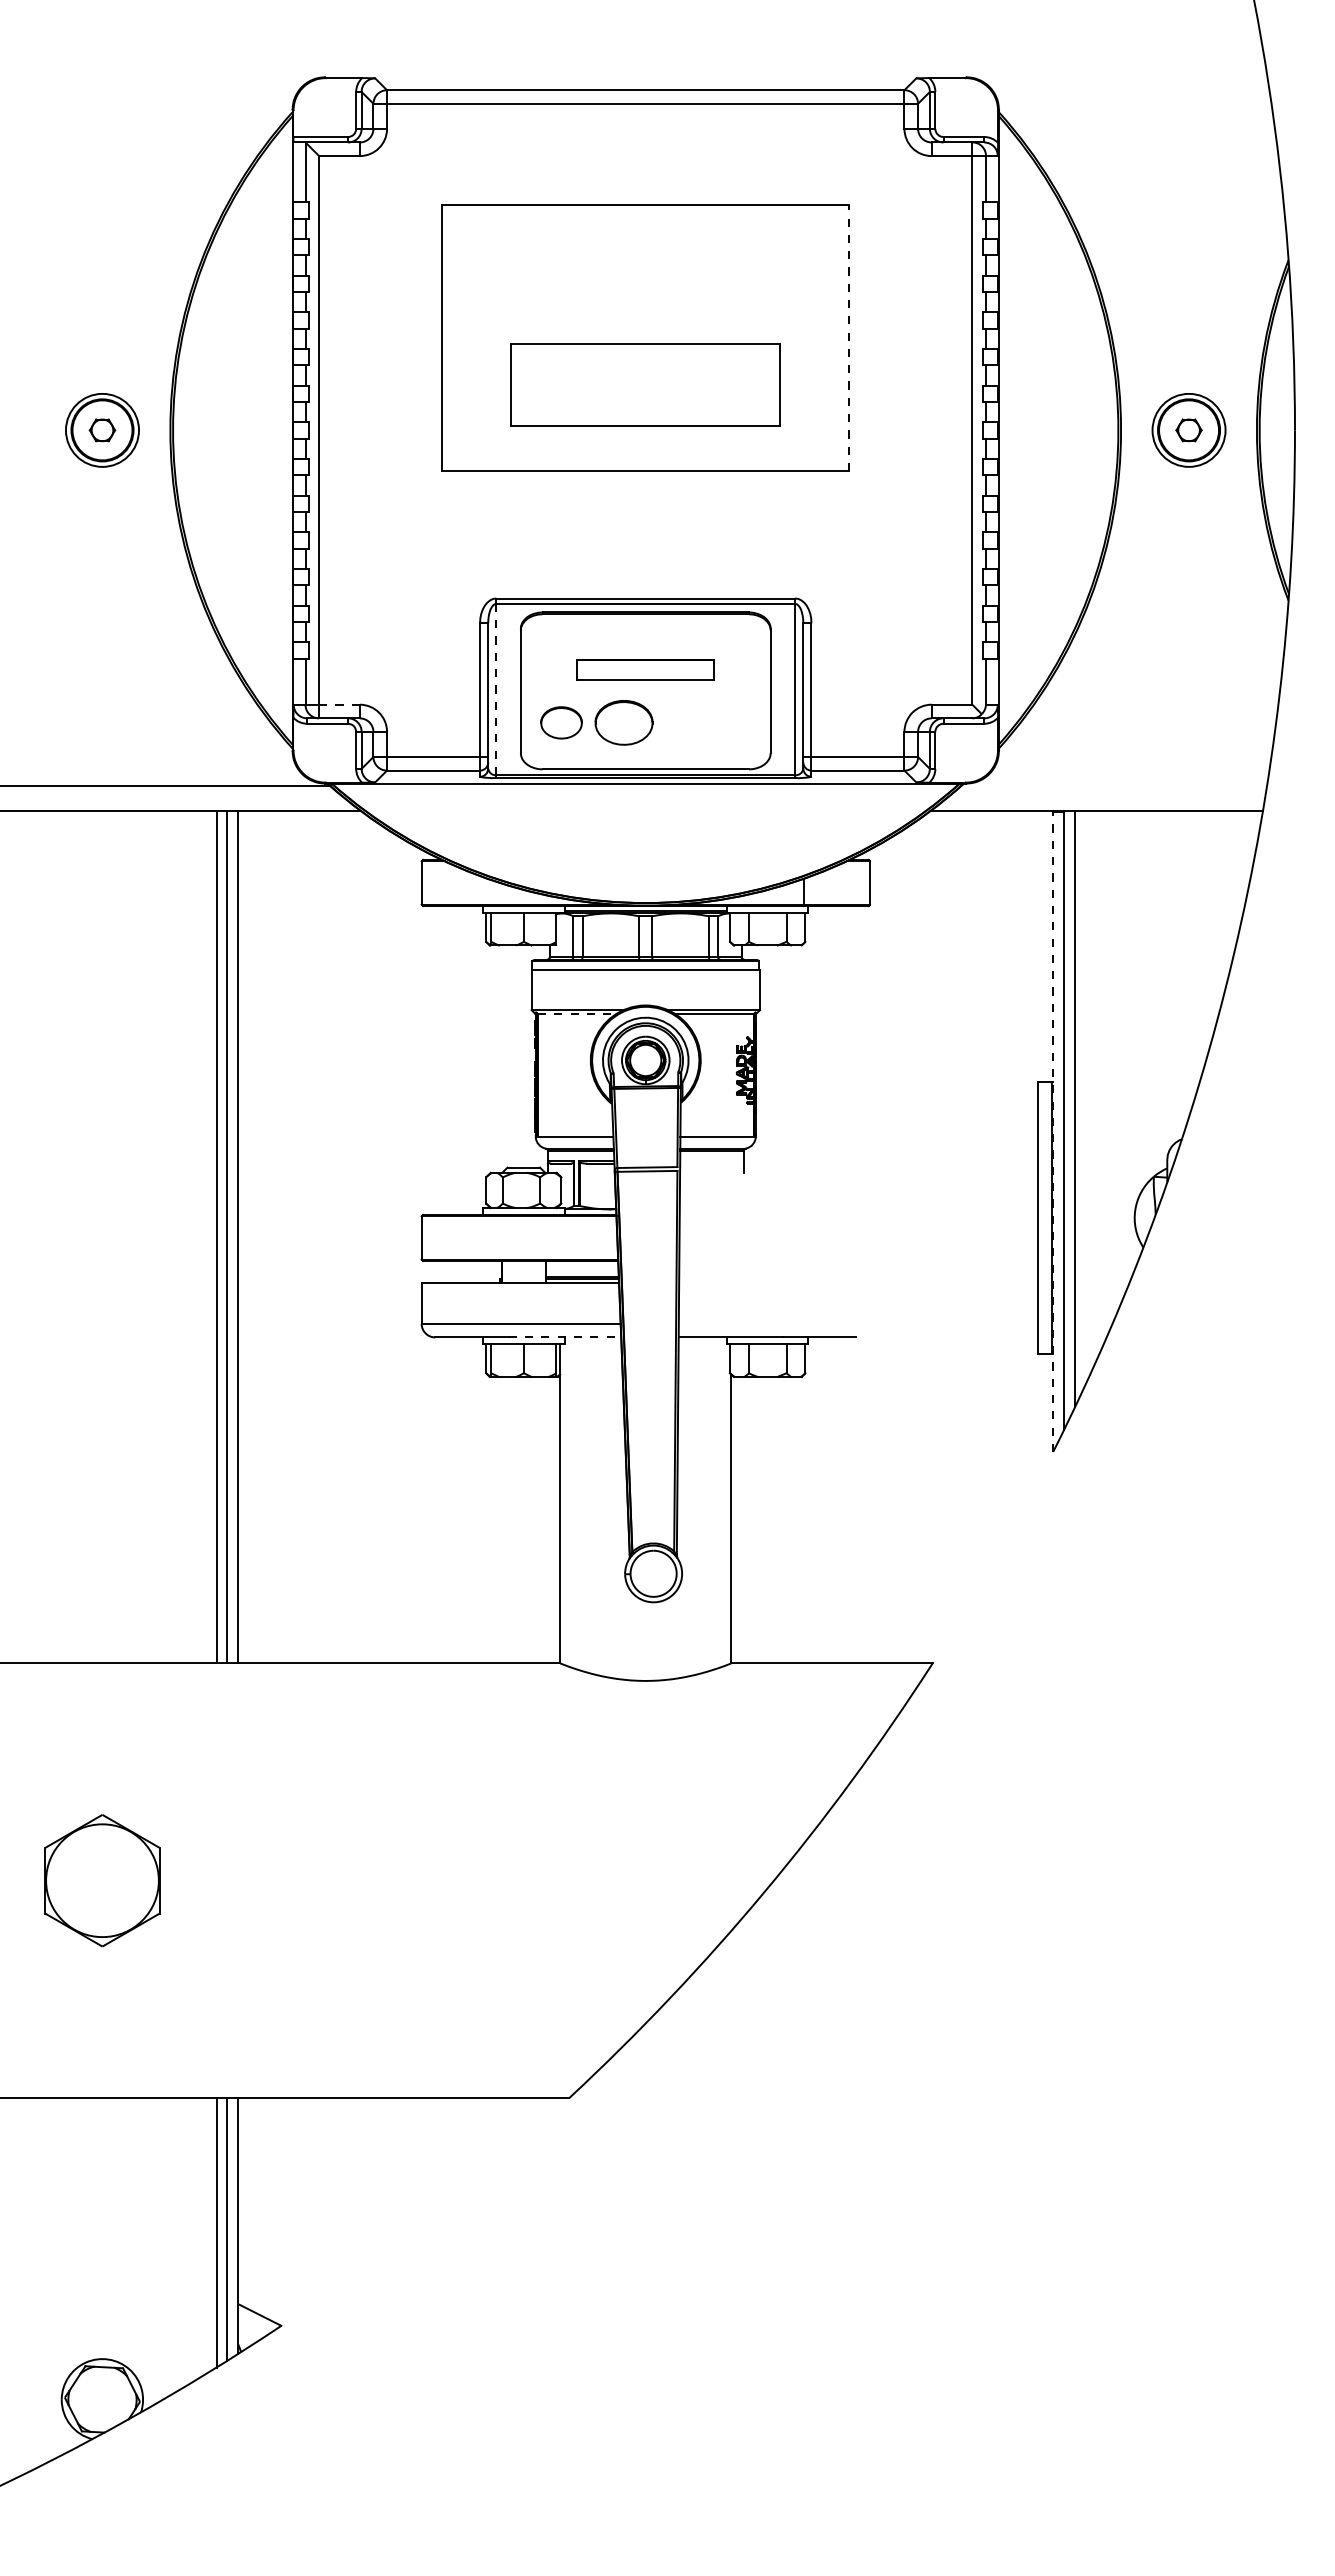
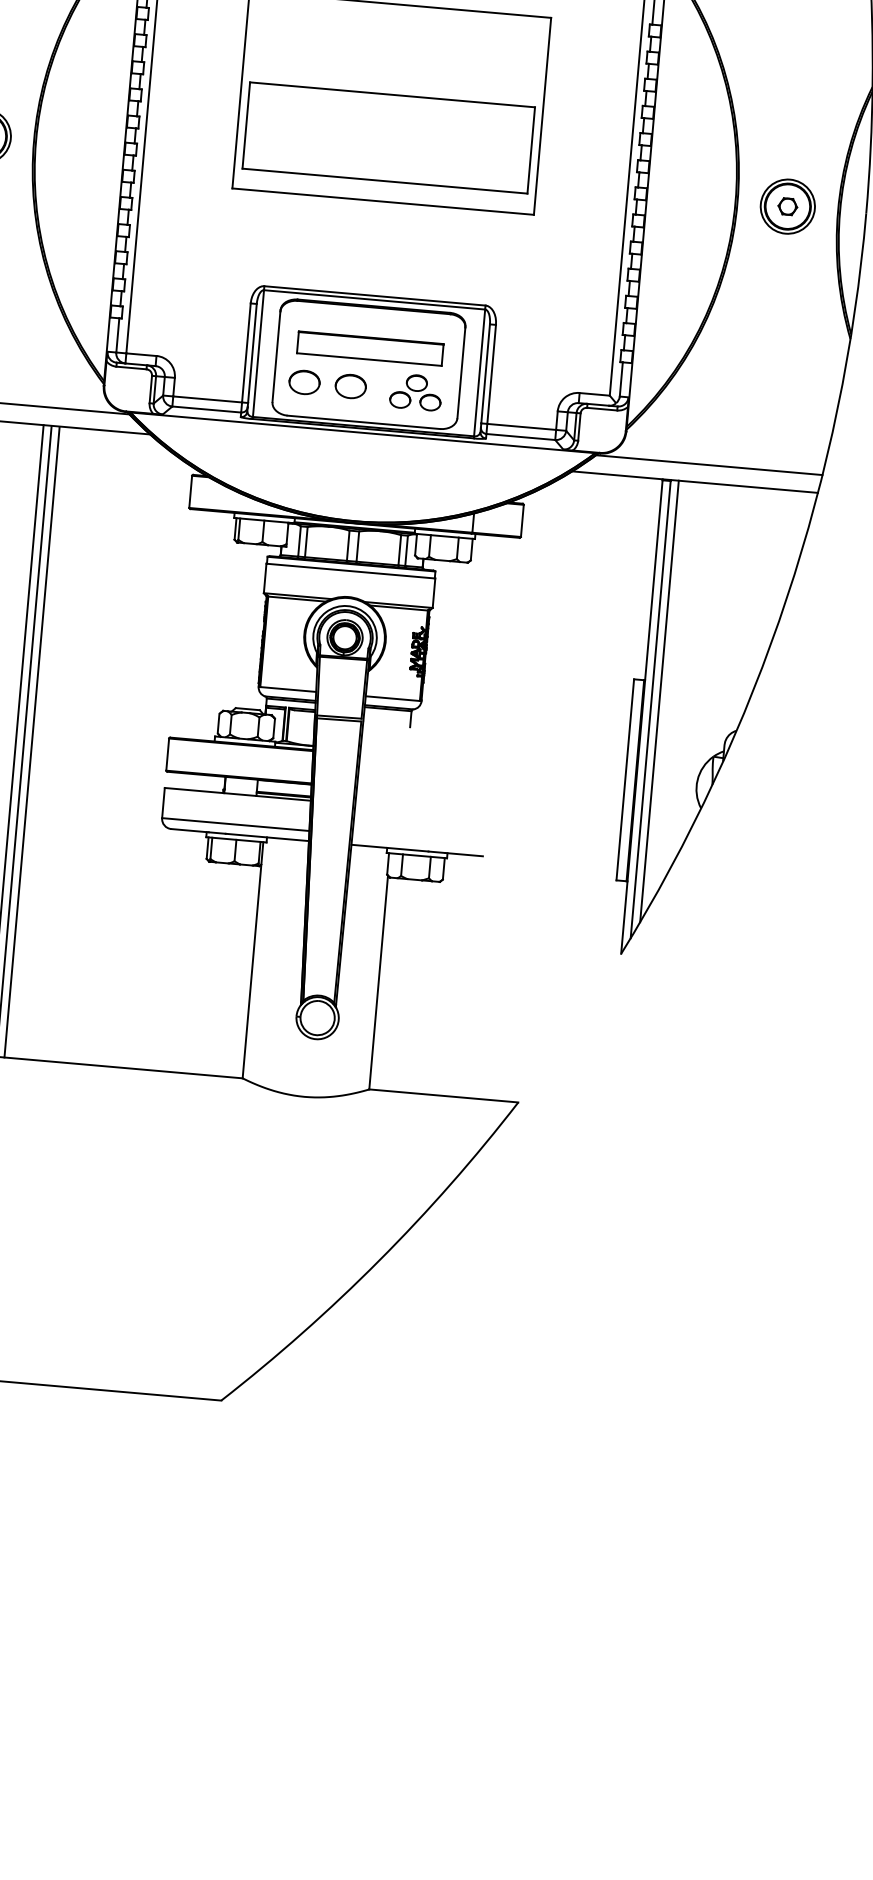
line: (849, 337) -> (542, 115), dashed -> solid
part: (645, 384) -> (388, 137), size x1.43
part: (645, 669) -> (370, 348), size x1.43
line: (496, 689) -> (258, 353), dashed -> solid
line: (339, 704) -> (141, 354), dashed -> solid
part: (623, 722) -> (350, 386), size x0.71
part: (712, 722) -> (416, 391), added
line: (1113, 786) -> (708, 465), added
line: (576, 1014) -> (296, 599), dashed -> solid
line: (1053, 1132) -> (642, 717), dashed -> solid
line: (565, 1337) -> (267, 837), dashed -> solid

